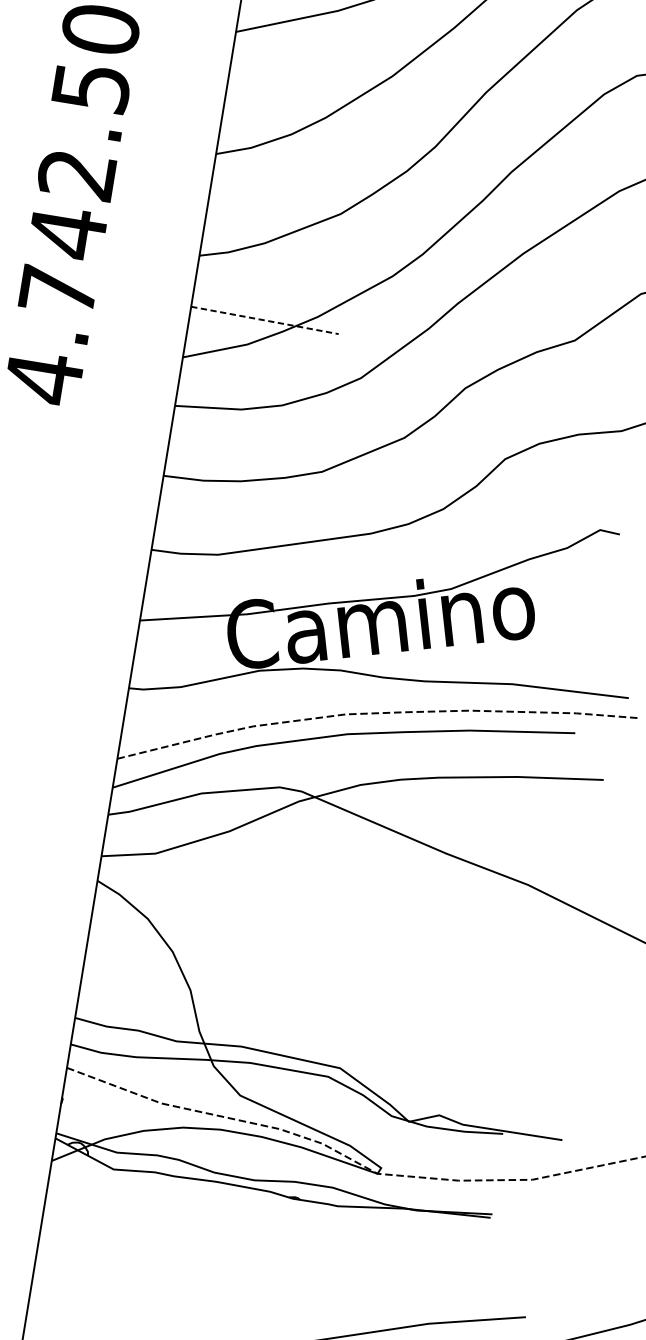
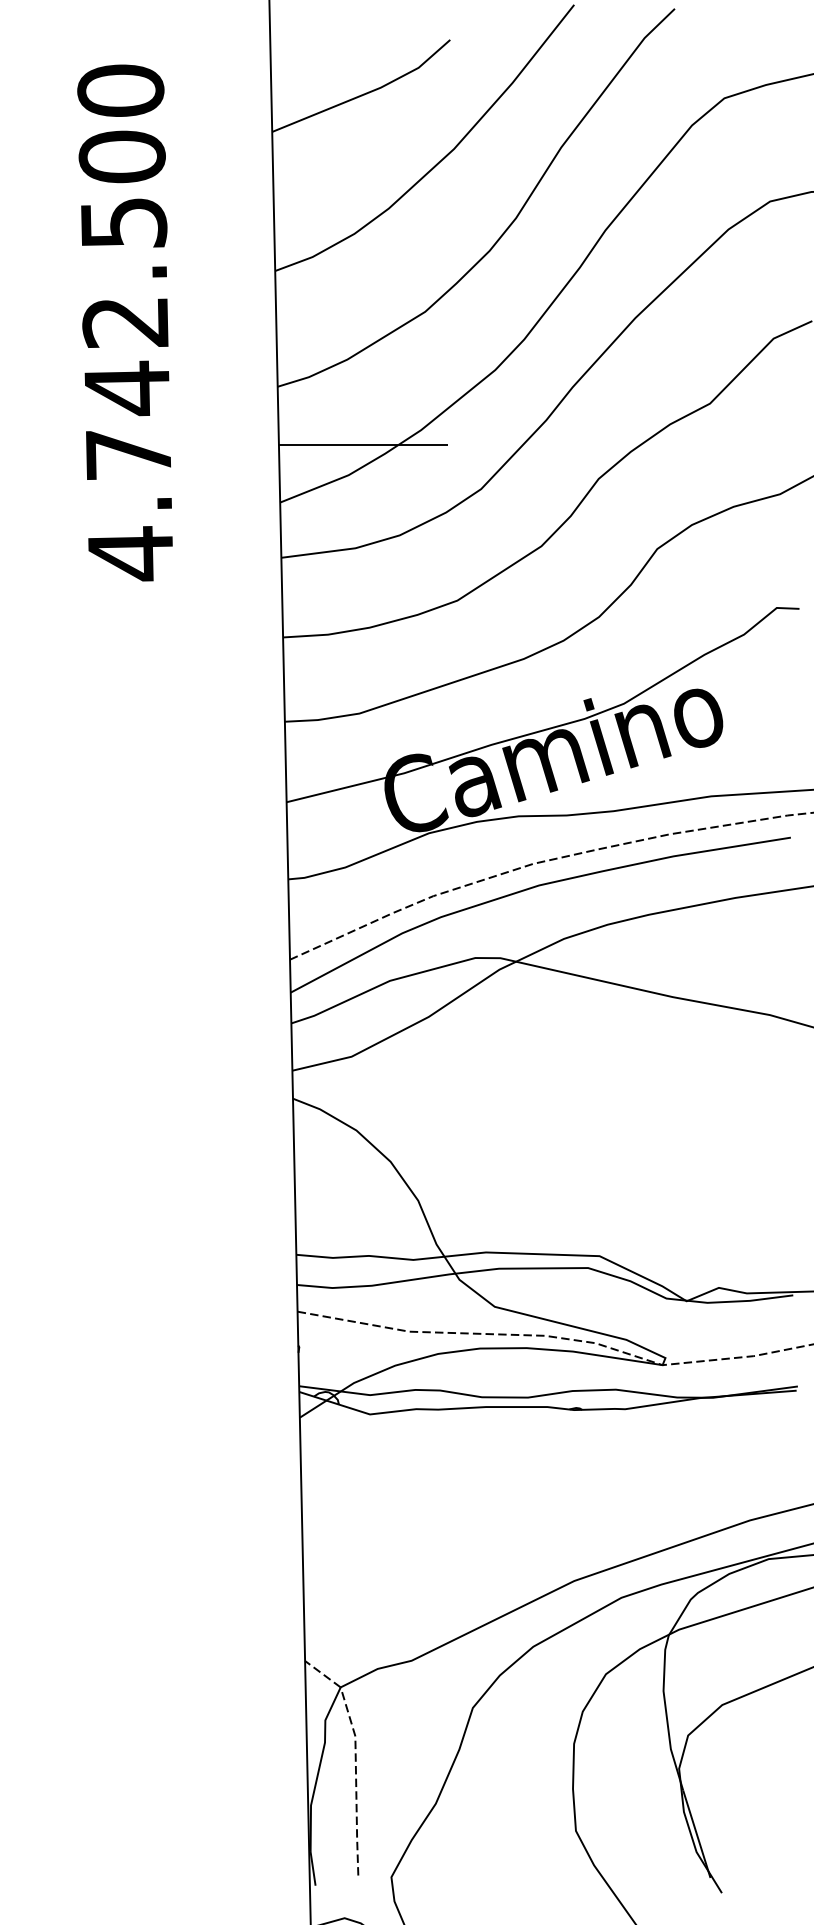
line: (265, 320) -> (363, 444), dashed -> solid

